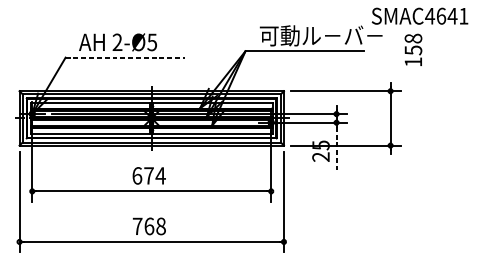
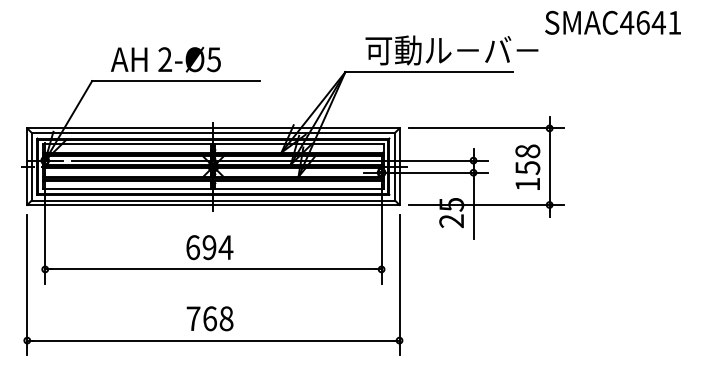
text: (419, 15) -> (612, 22), moved
text: (413, 49) -> (527, 166), moved
line: (124, 57) -> (175, 81), dashed -> solid
line: (336, 148) -> (473, 209), dashed -> solid
text: (148, 175) -> (209, 247), 674 -> 694

